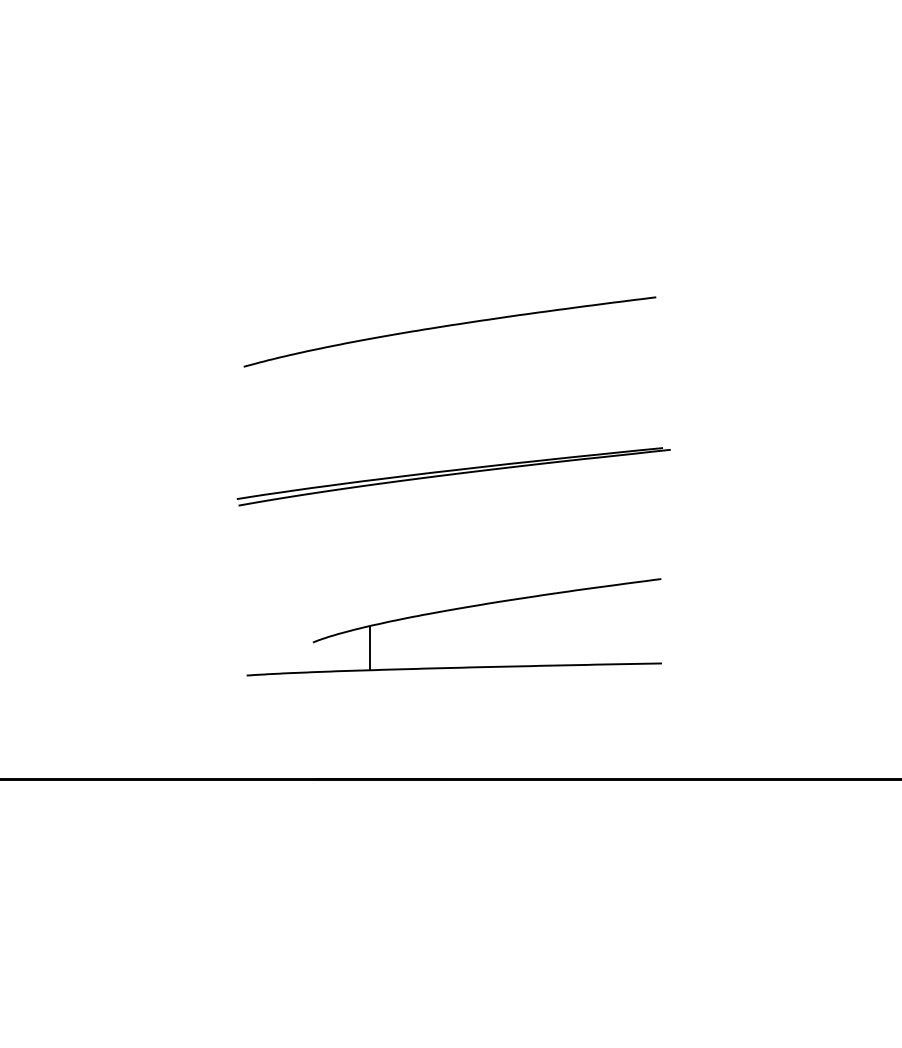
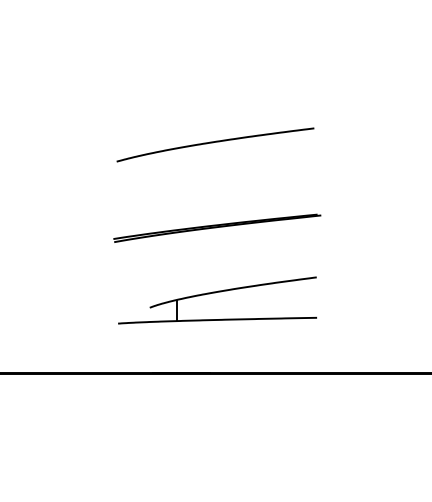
curve: (449, 326) -> (215, 142), moved

